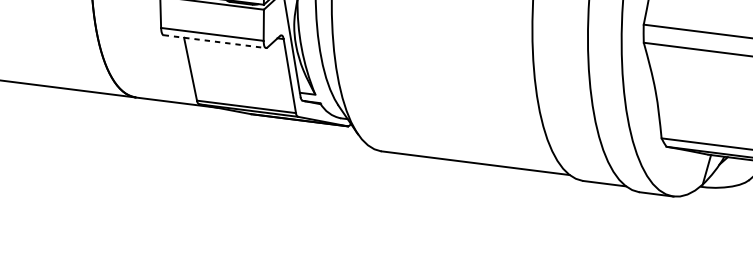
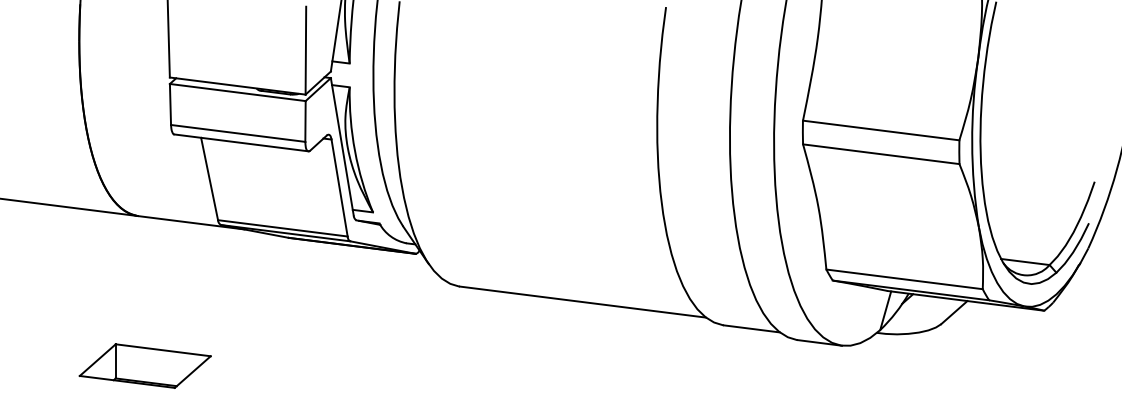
line: (214, 41) -> (241, 142), dashed -> solid
part: (140, 211) -> (144, 365), added

